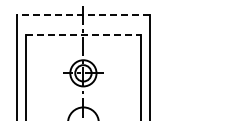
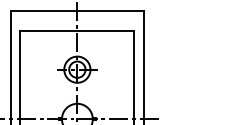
line: (82, 15) -> (76, 11), dashed -> solid
line: (83, 35) -> (77, 31), dashed -> solid

